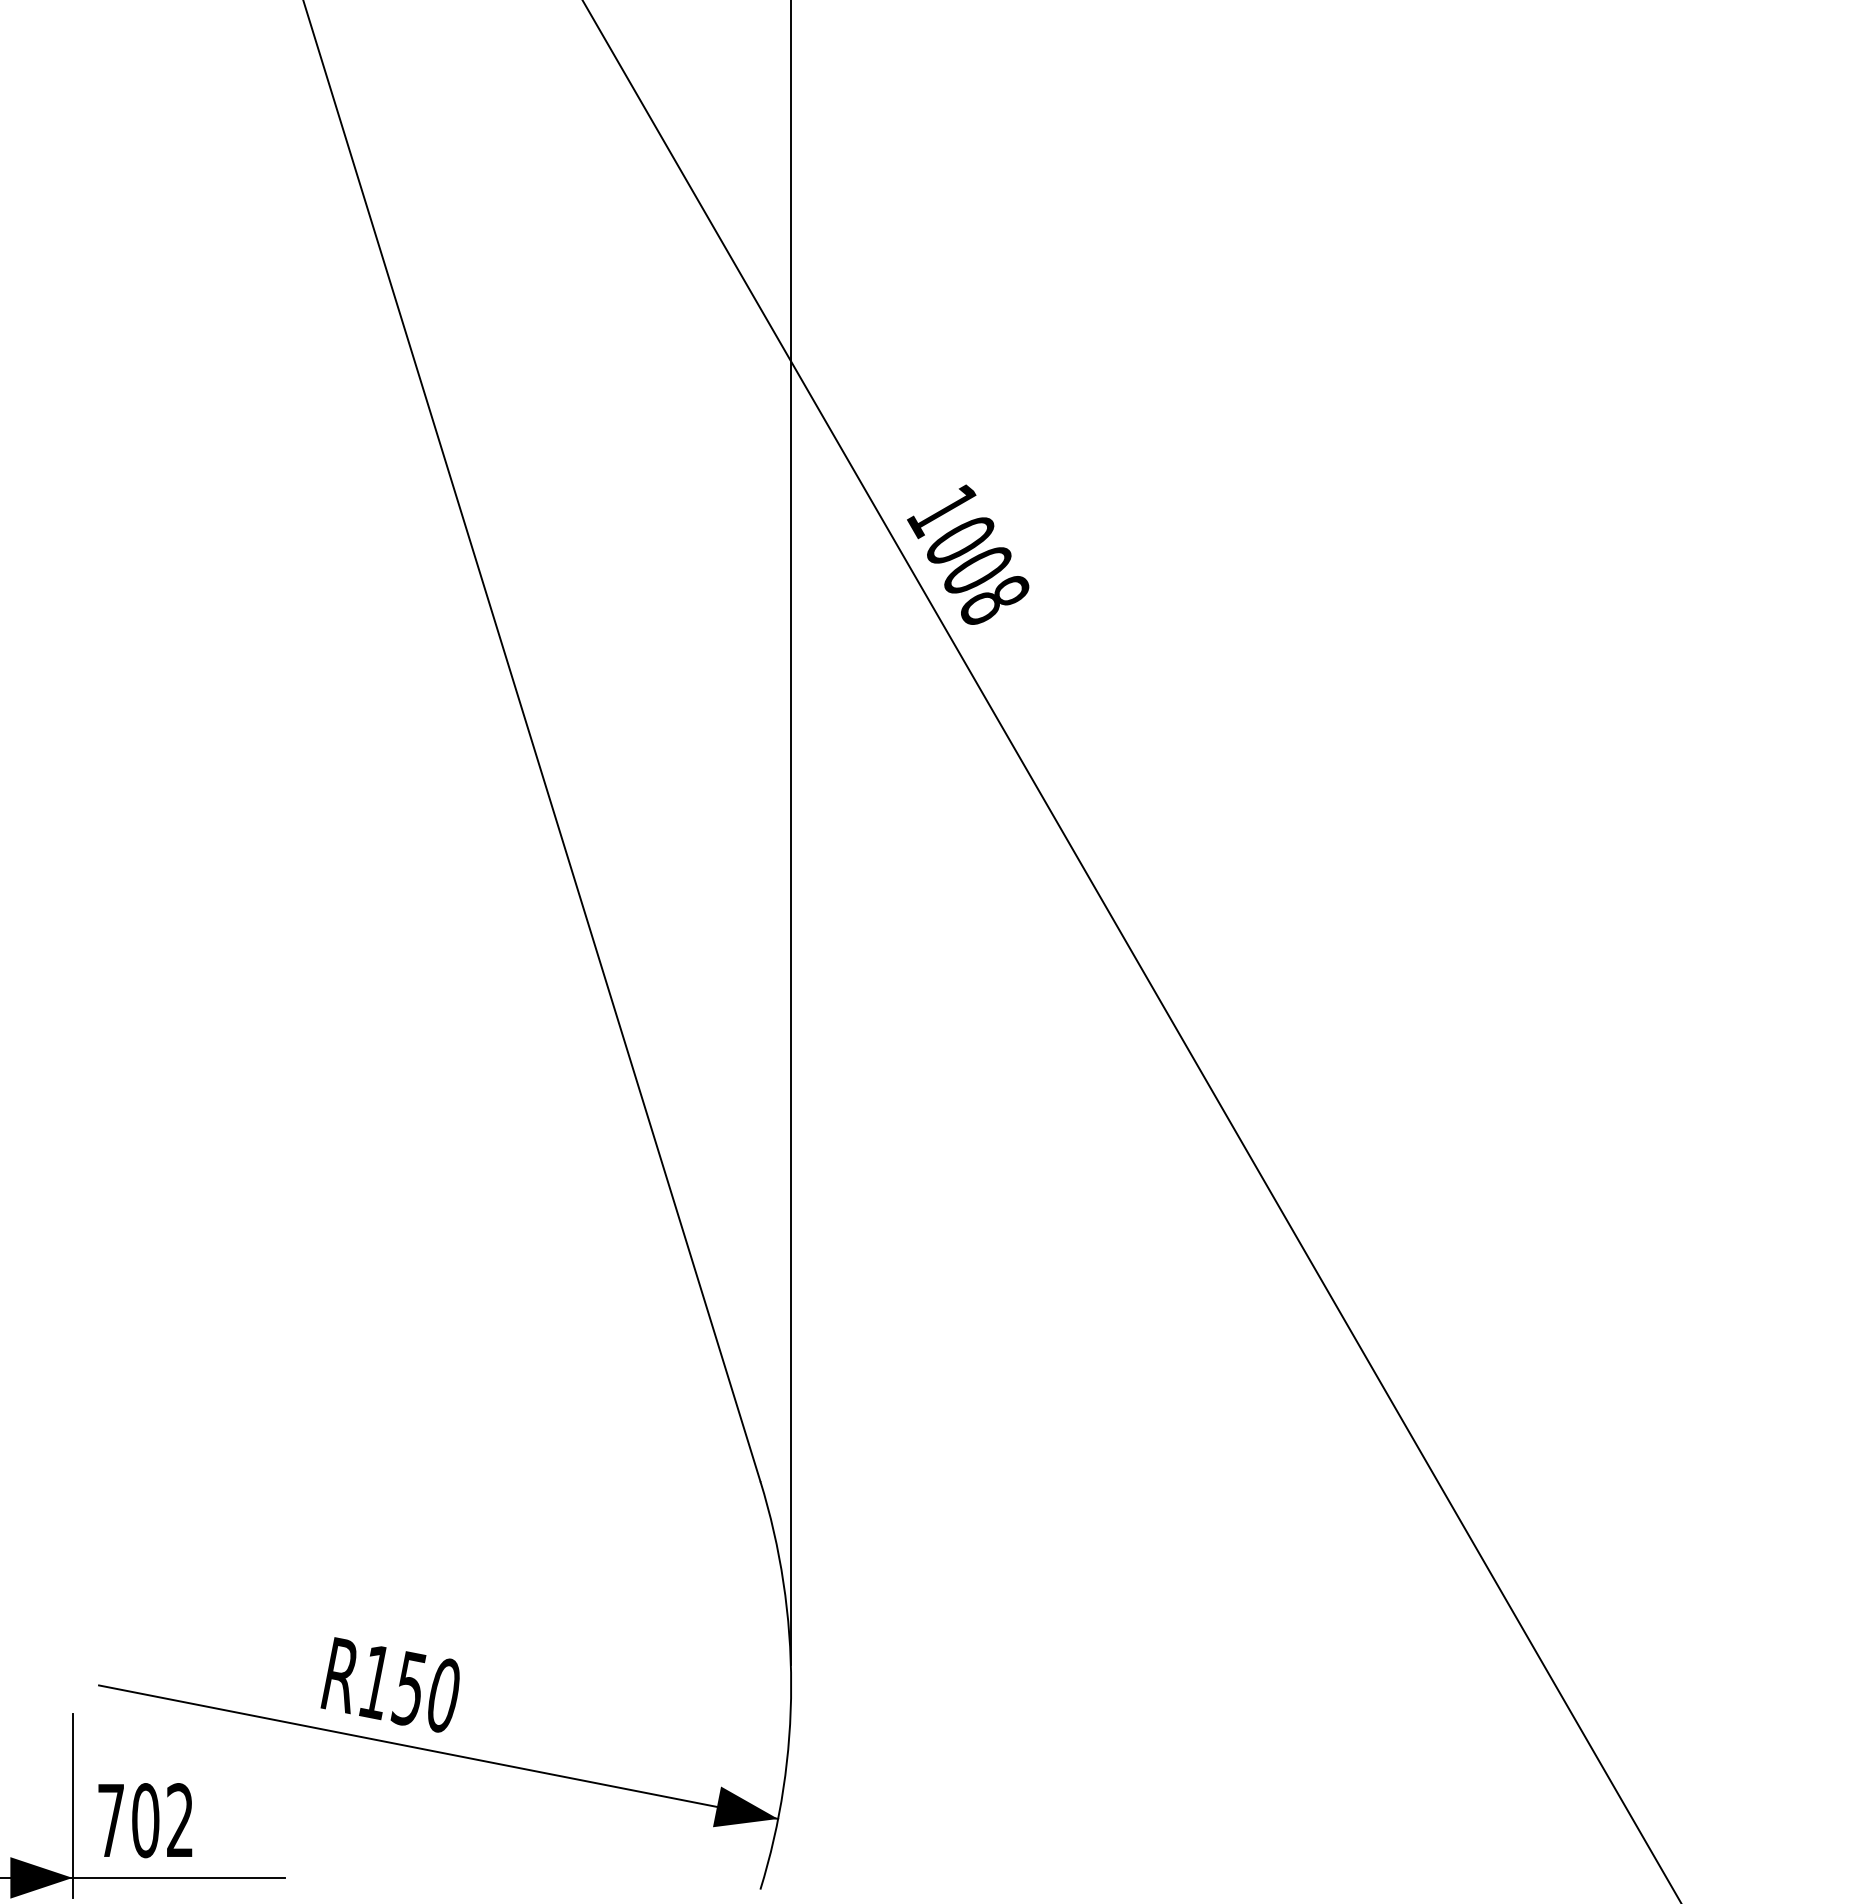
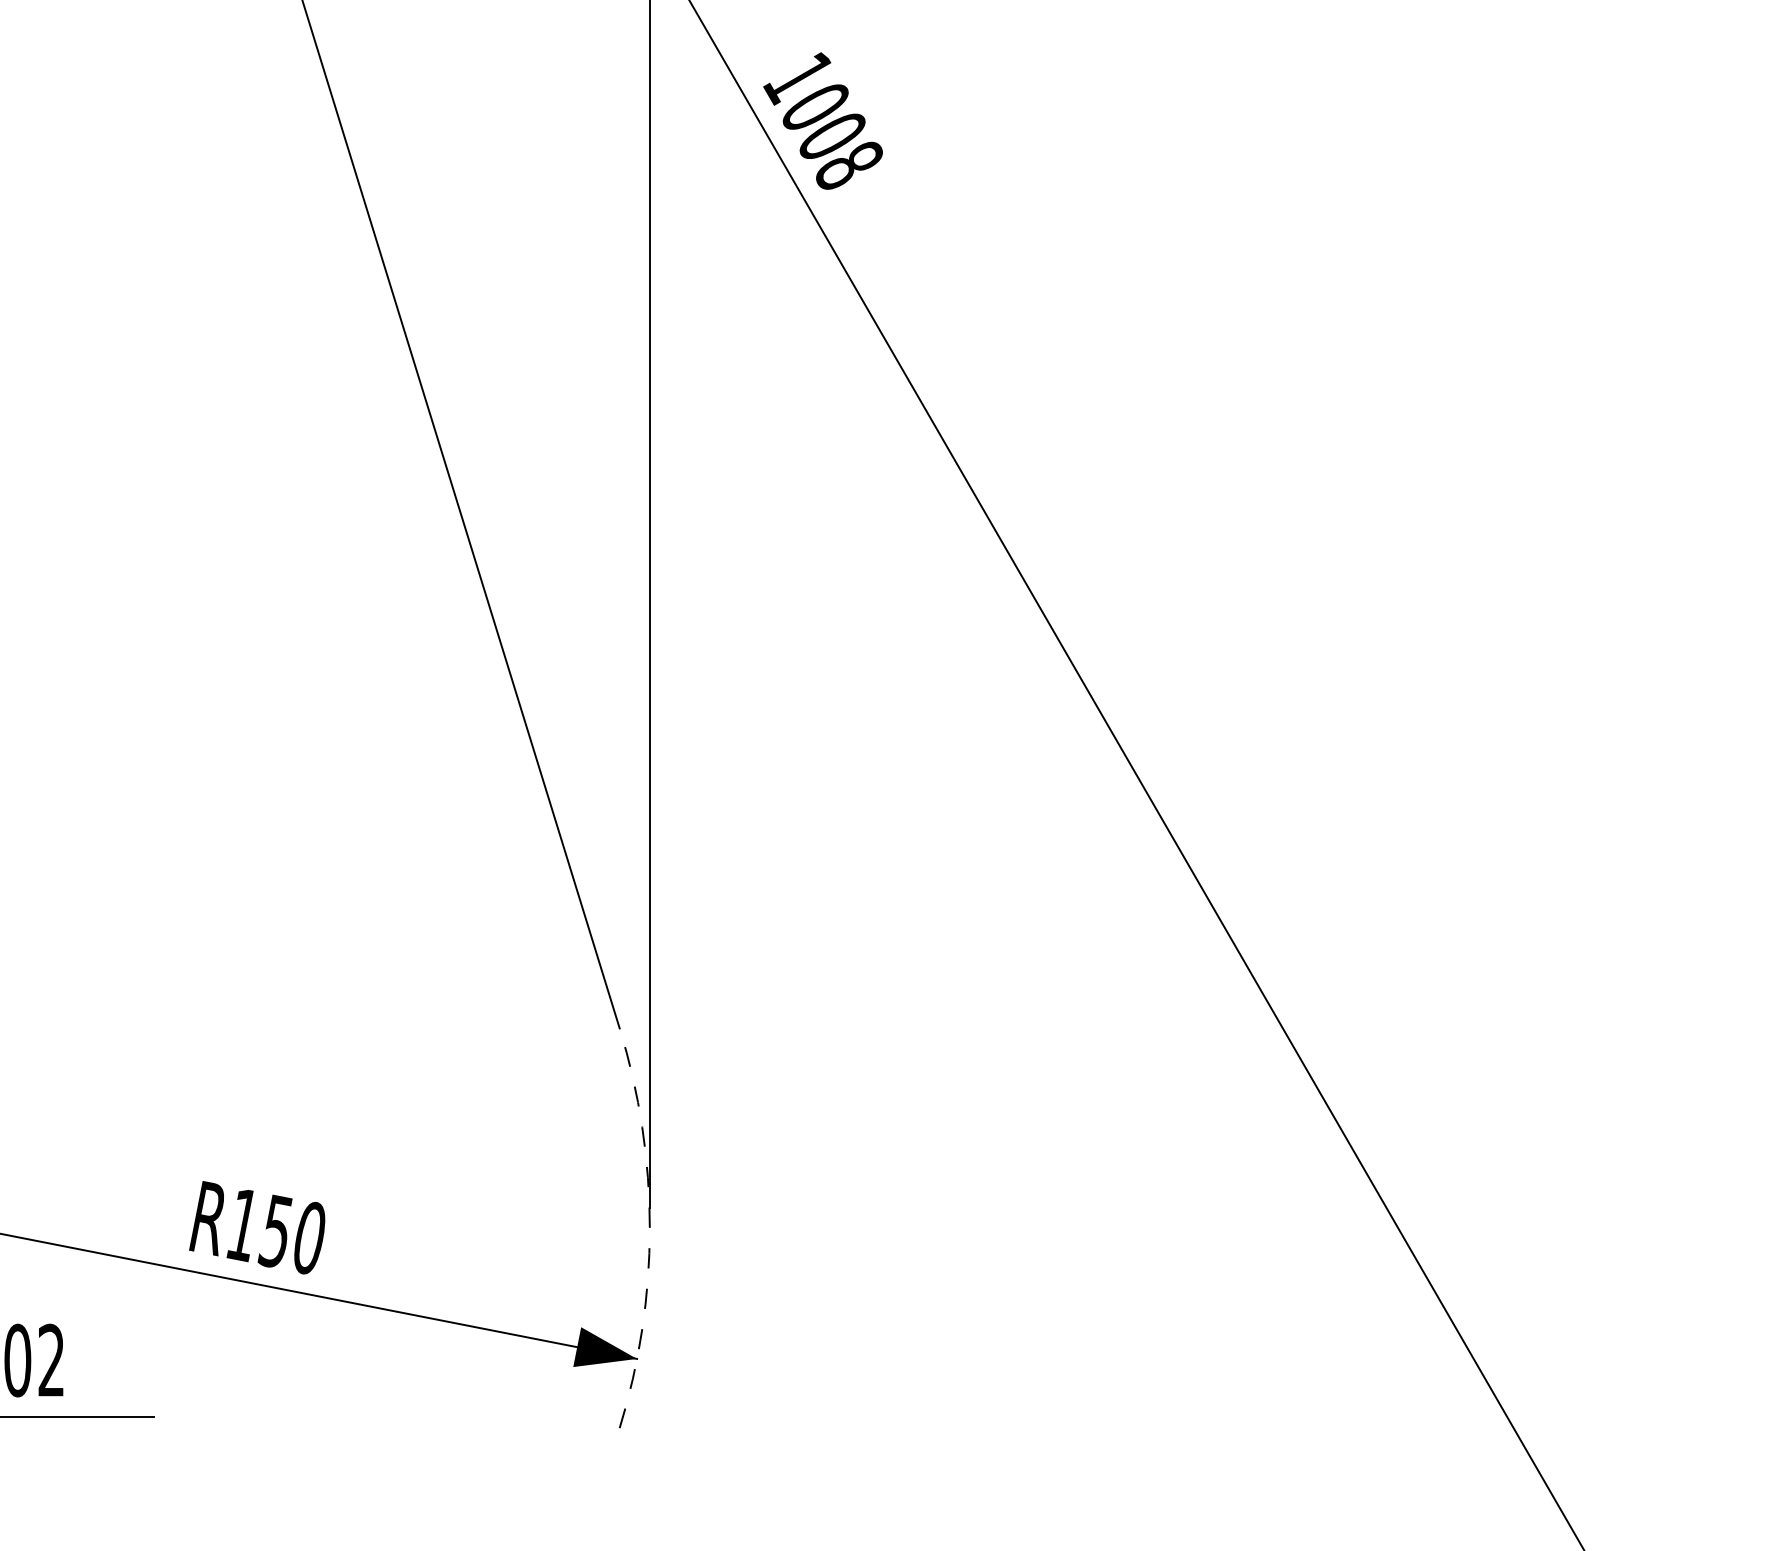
arc: (791, 1685) -> (650, 1228), solid -> dashed

